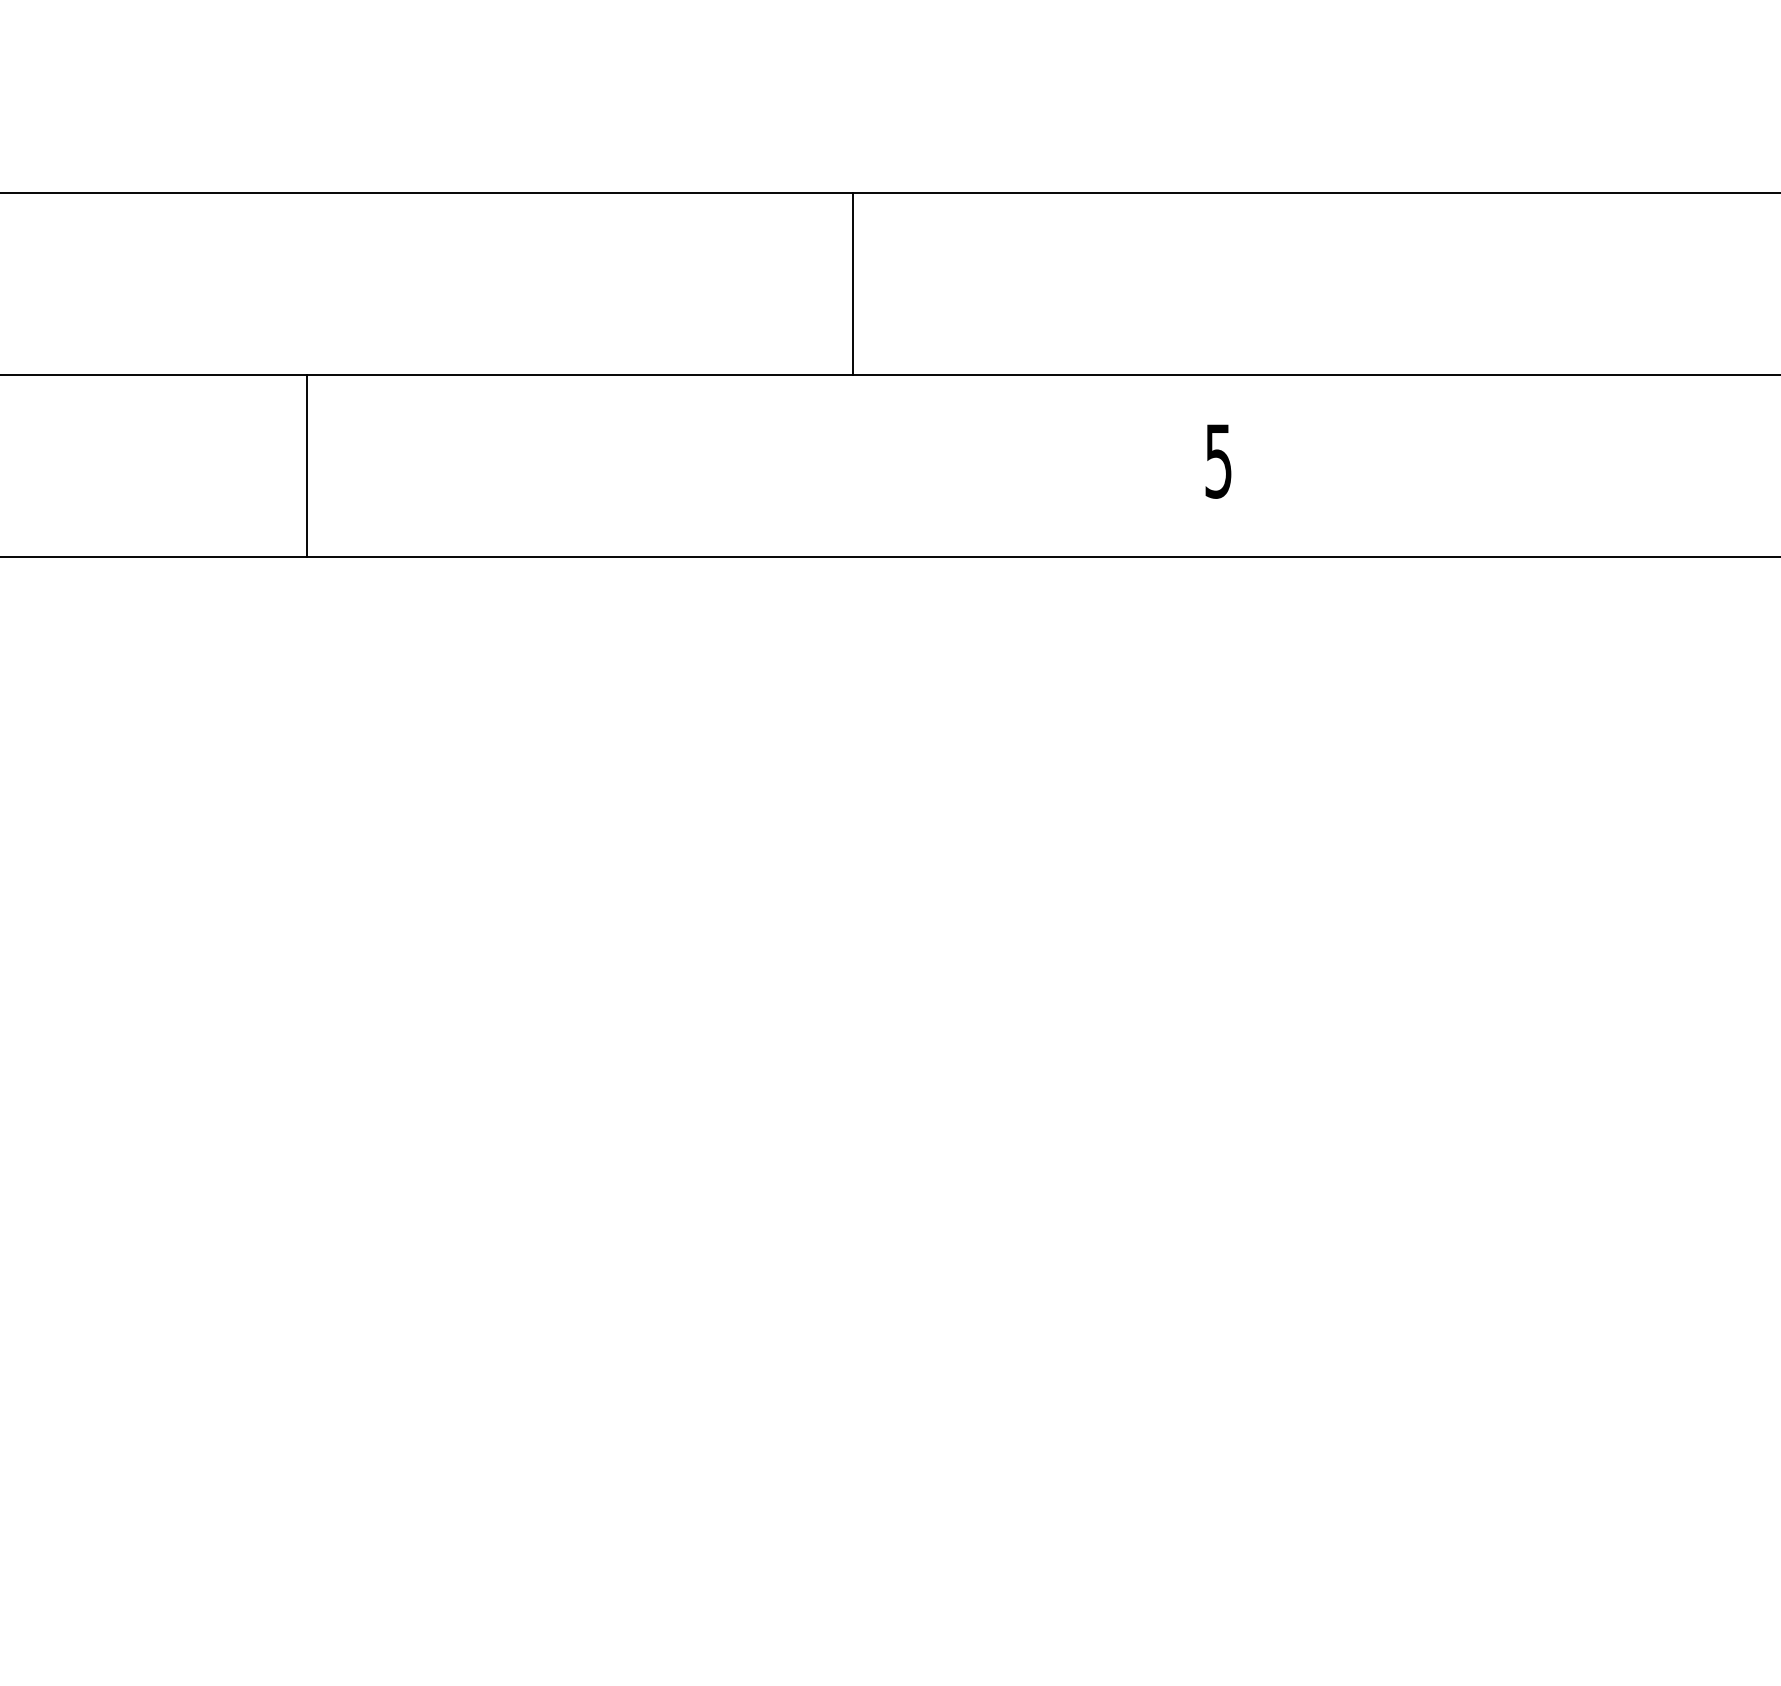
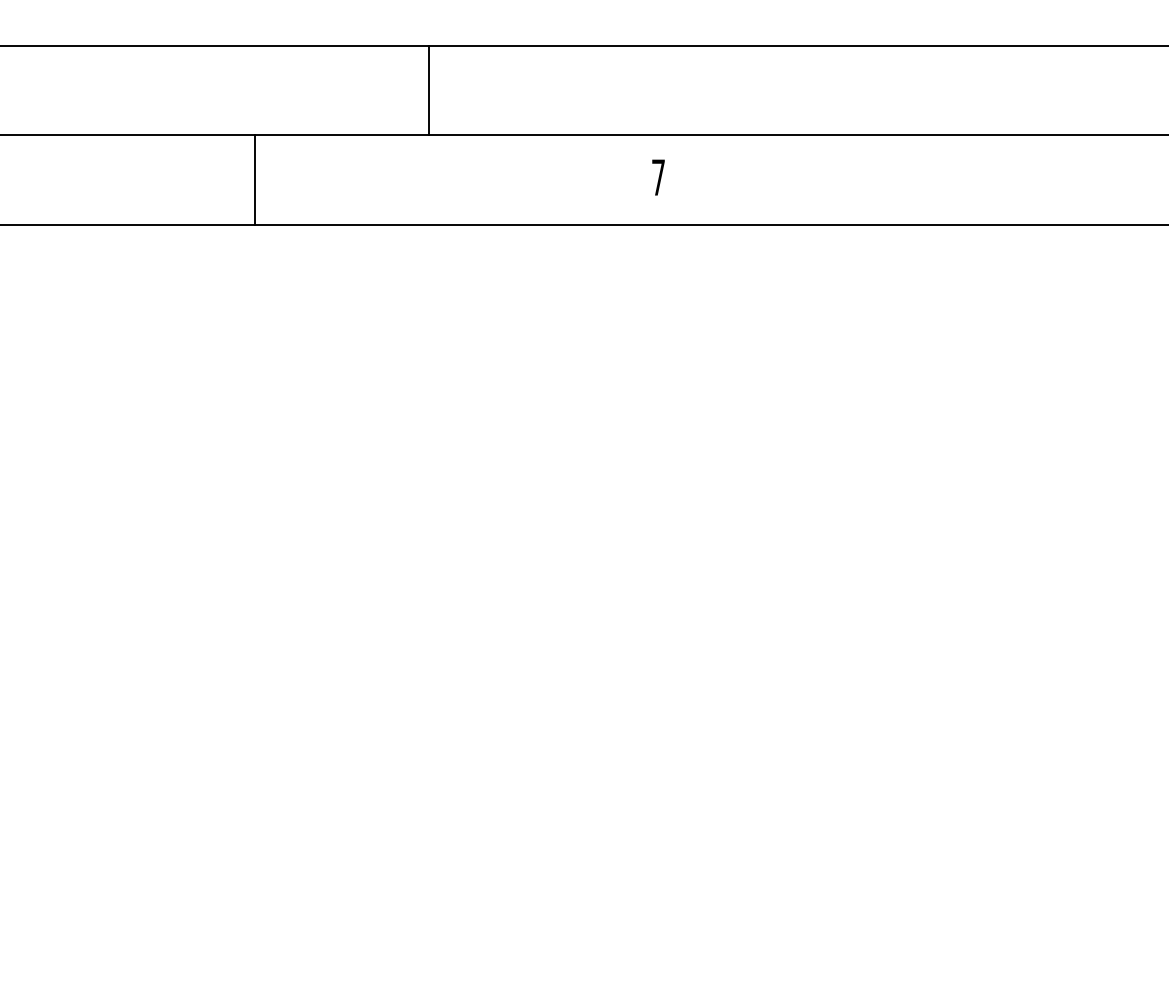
line: (853, 284) -> (429, 90), moved
text: (1218, 460) -> (658, 177), 5 -> 7
line: (307, 465) -> (255, 179), moved

